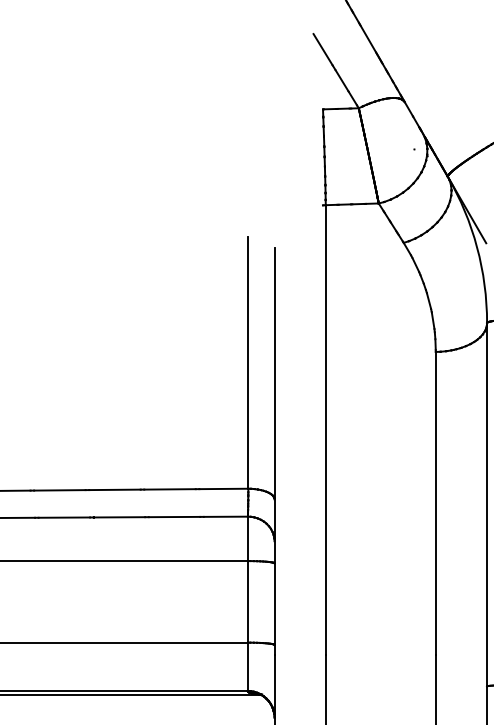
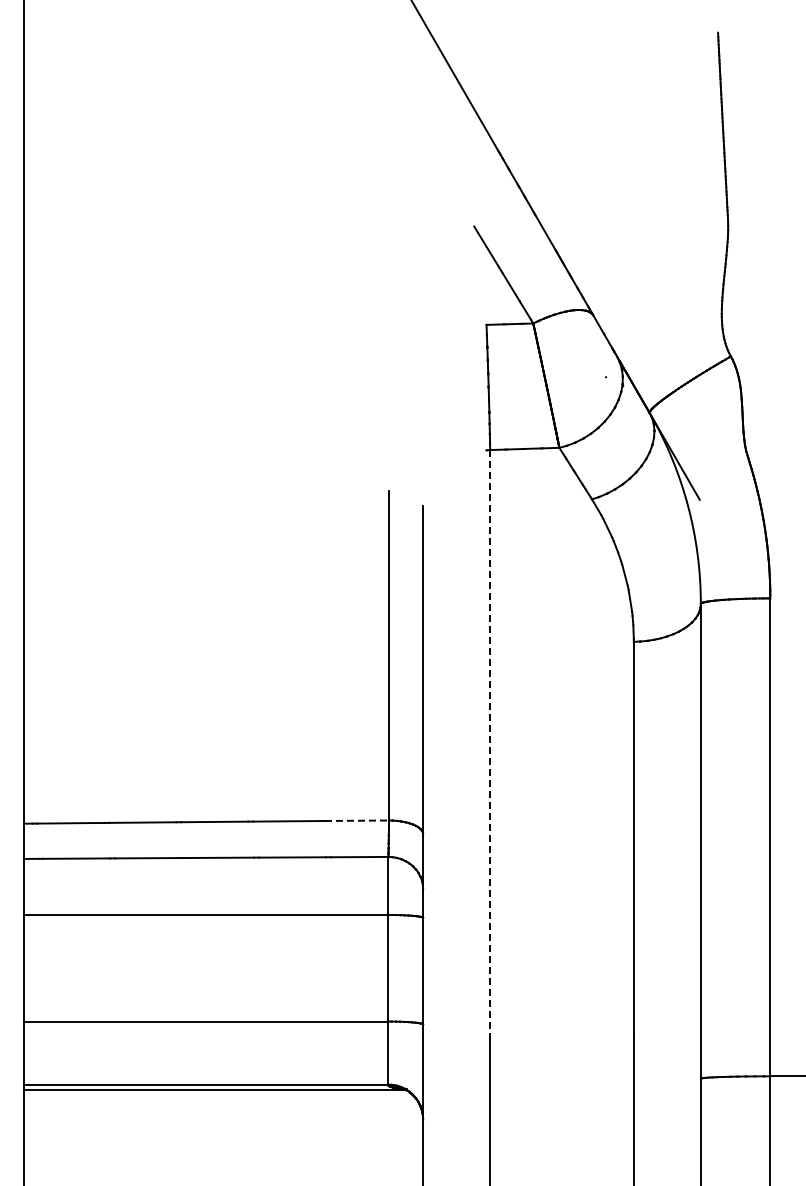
line: (326, 430) -> (490, 744), solid -> dashed
line: (224, 488) -> (357, 820), solid -> dashed

